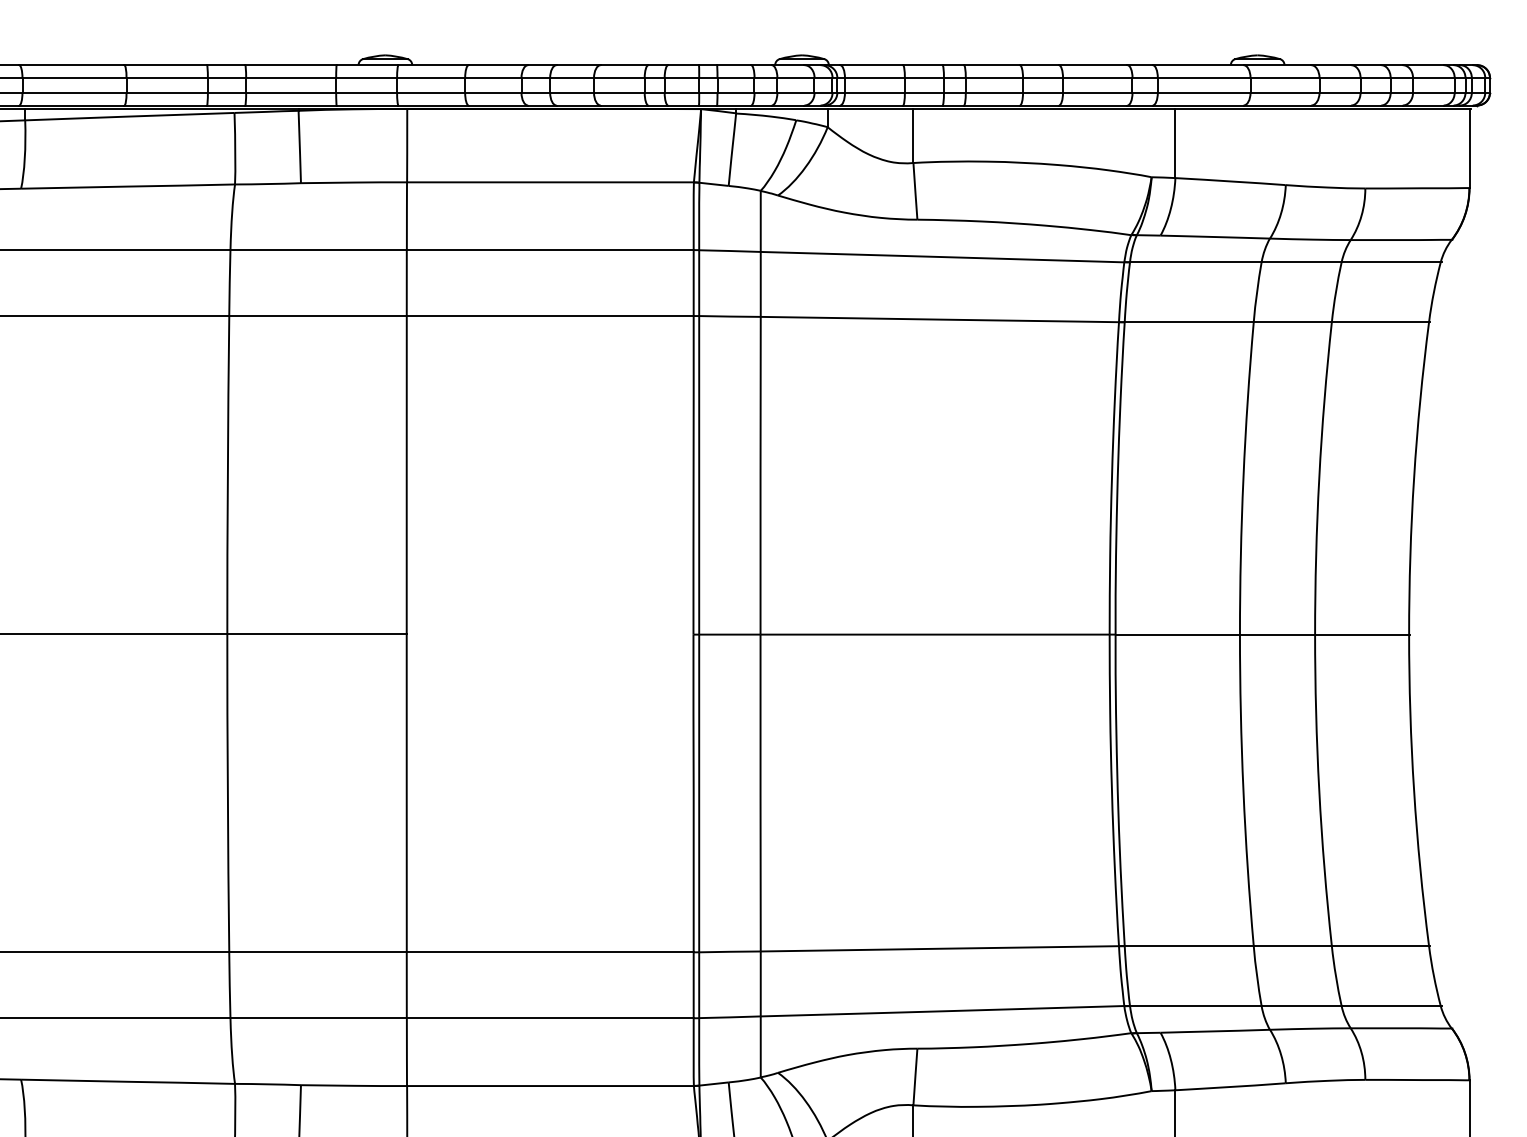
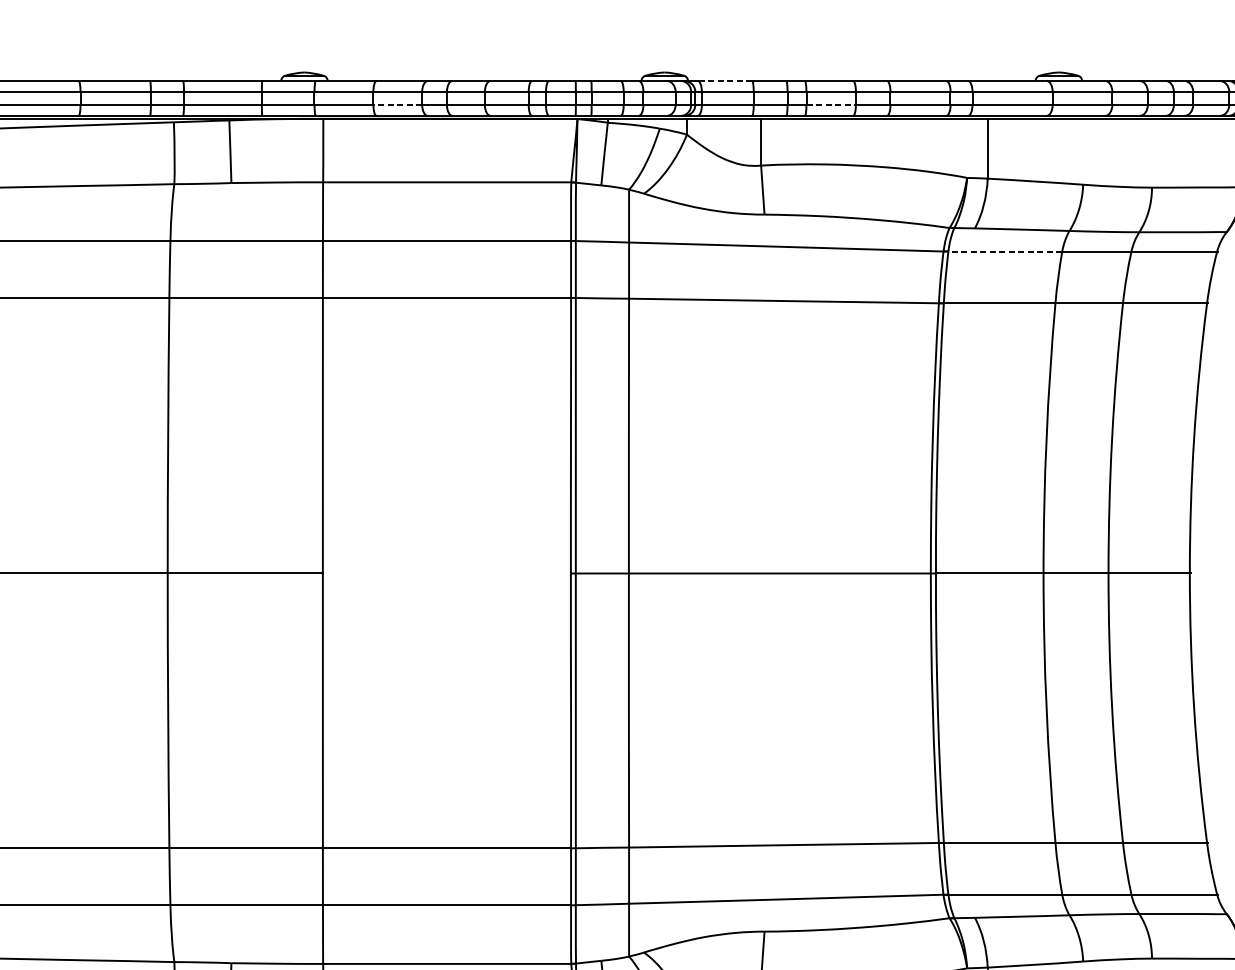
line: (871, 65) -> (724, 81), solid -> dashed
line: (492, 92) -> (397, 104), solid -> dashed
line: (994, 92) -> (831, 104), solid -> dashed
line: (1195, 262) -> (1005, 251), solid -> dashed

